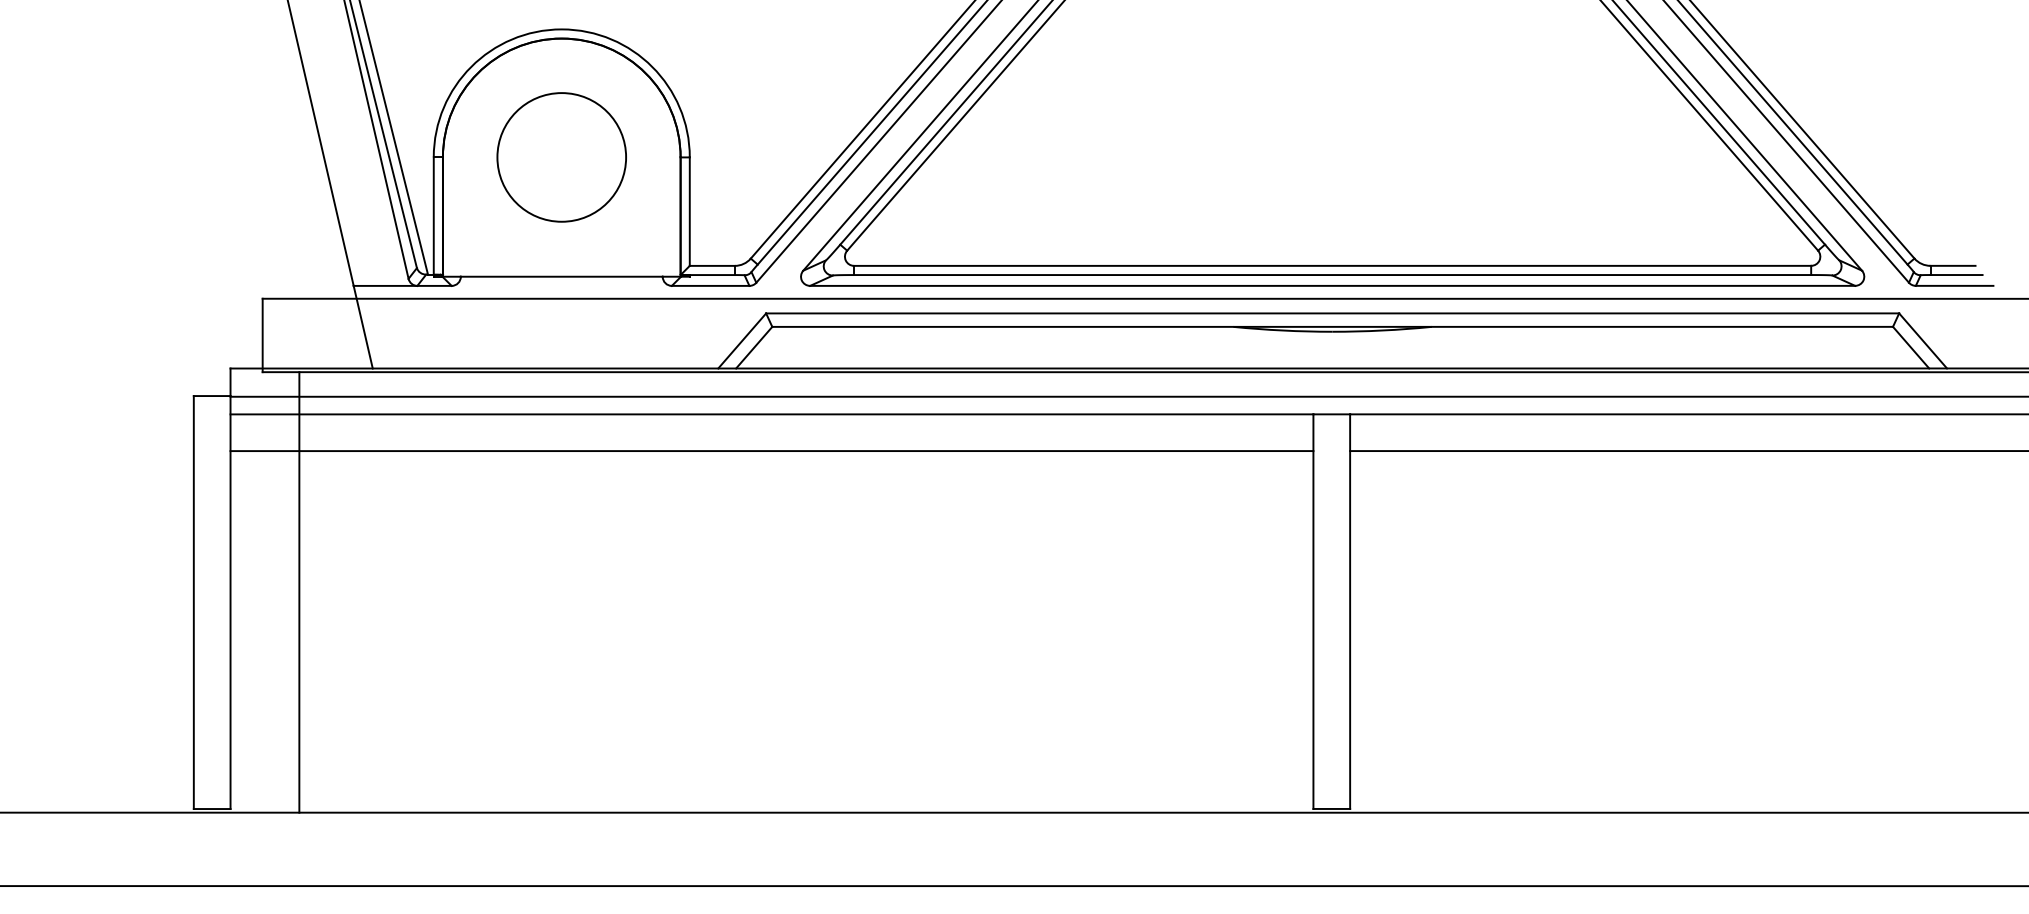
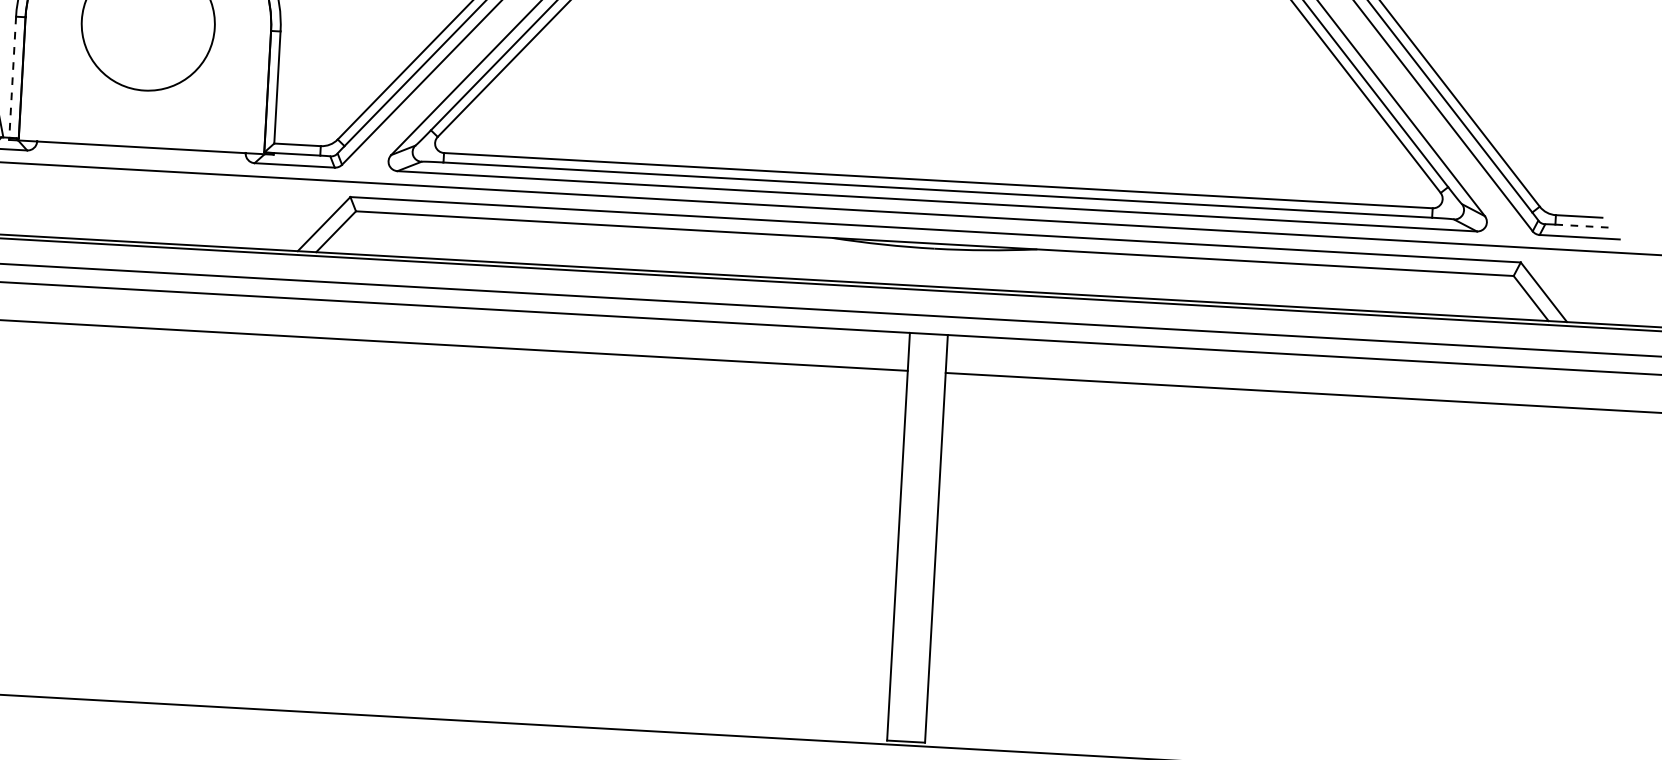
line: (433, 216) -> (12, 77), solid -> dashed
line: (1957, 275) -> (1583, 226), solid -> dashed

